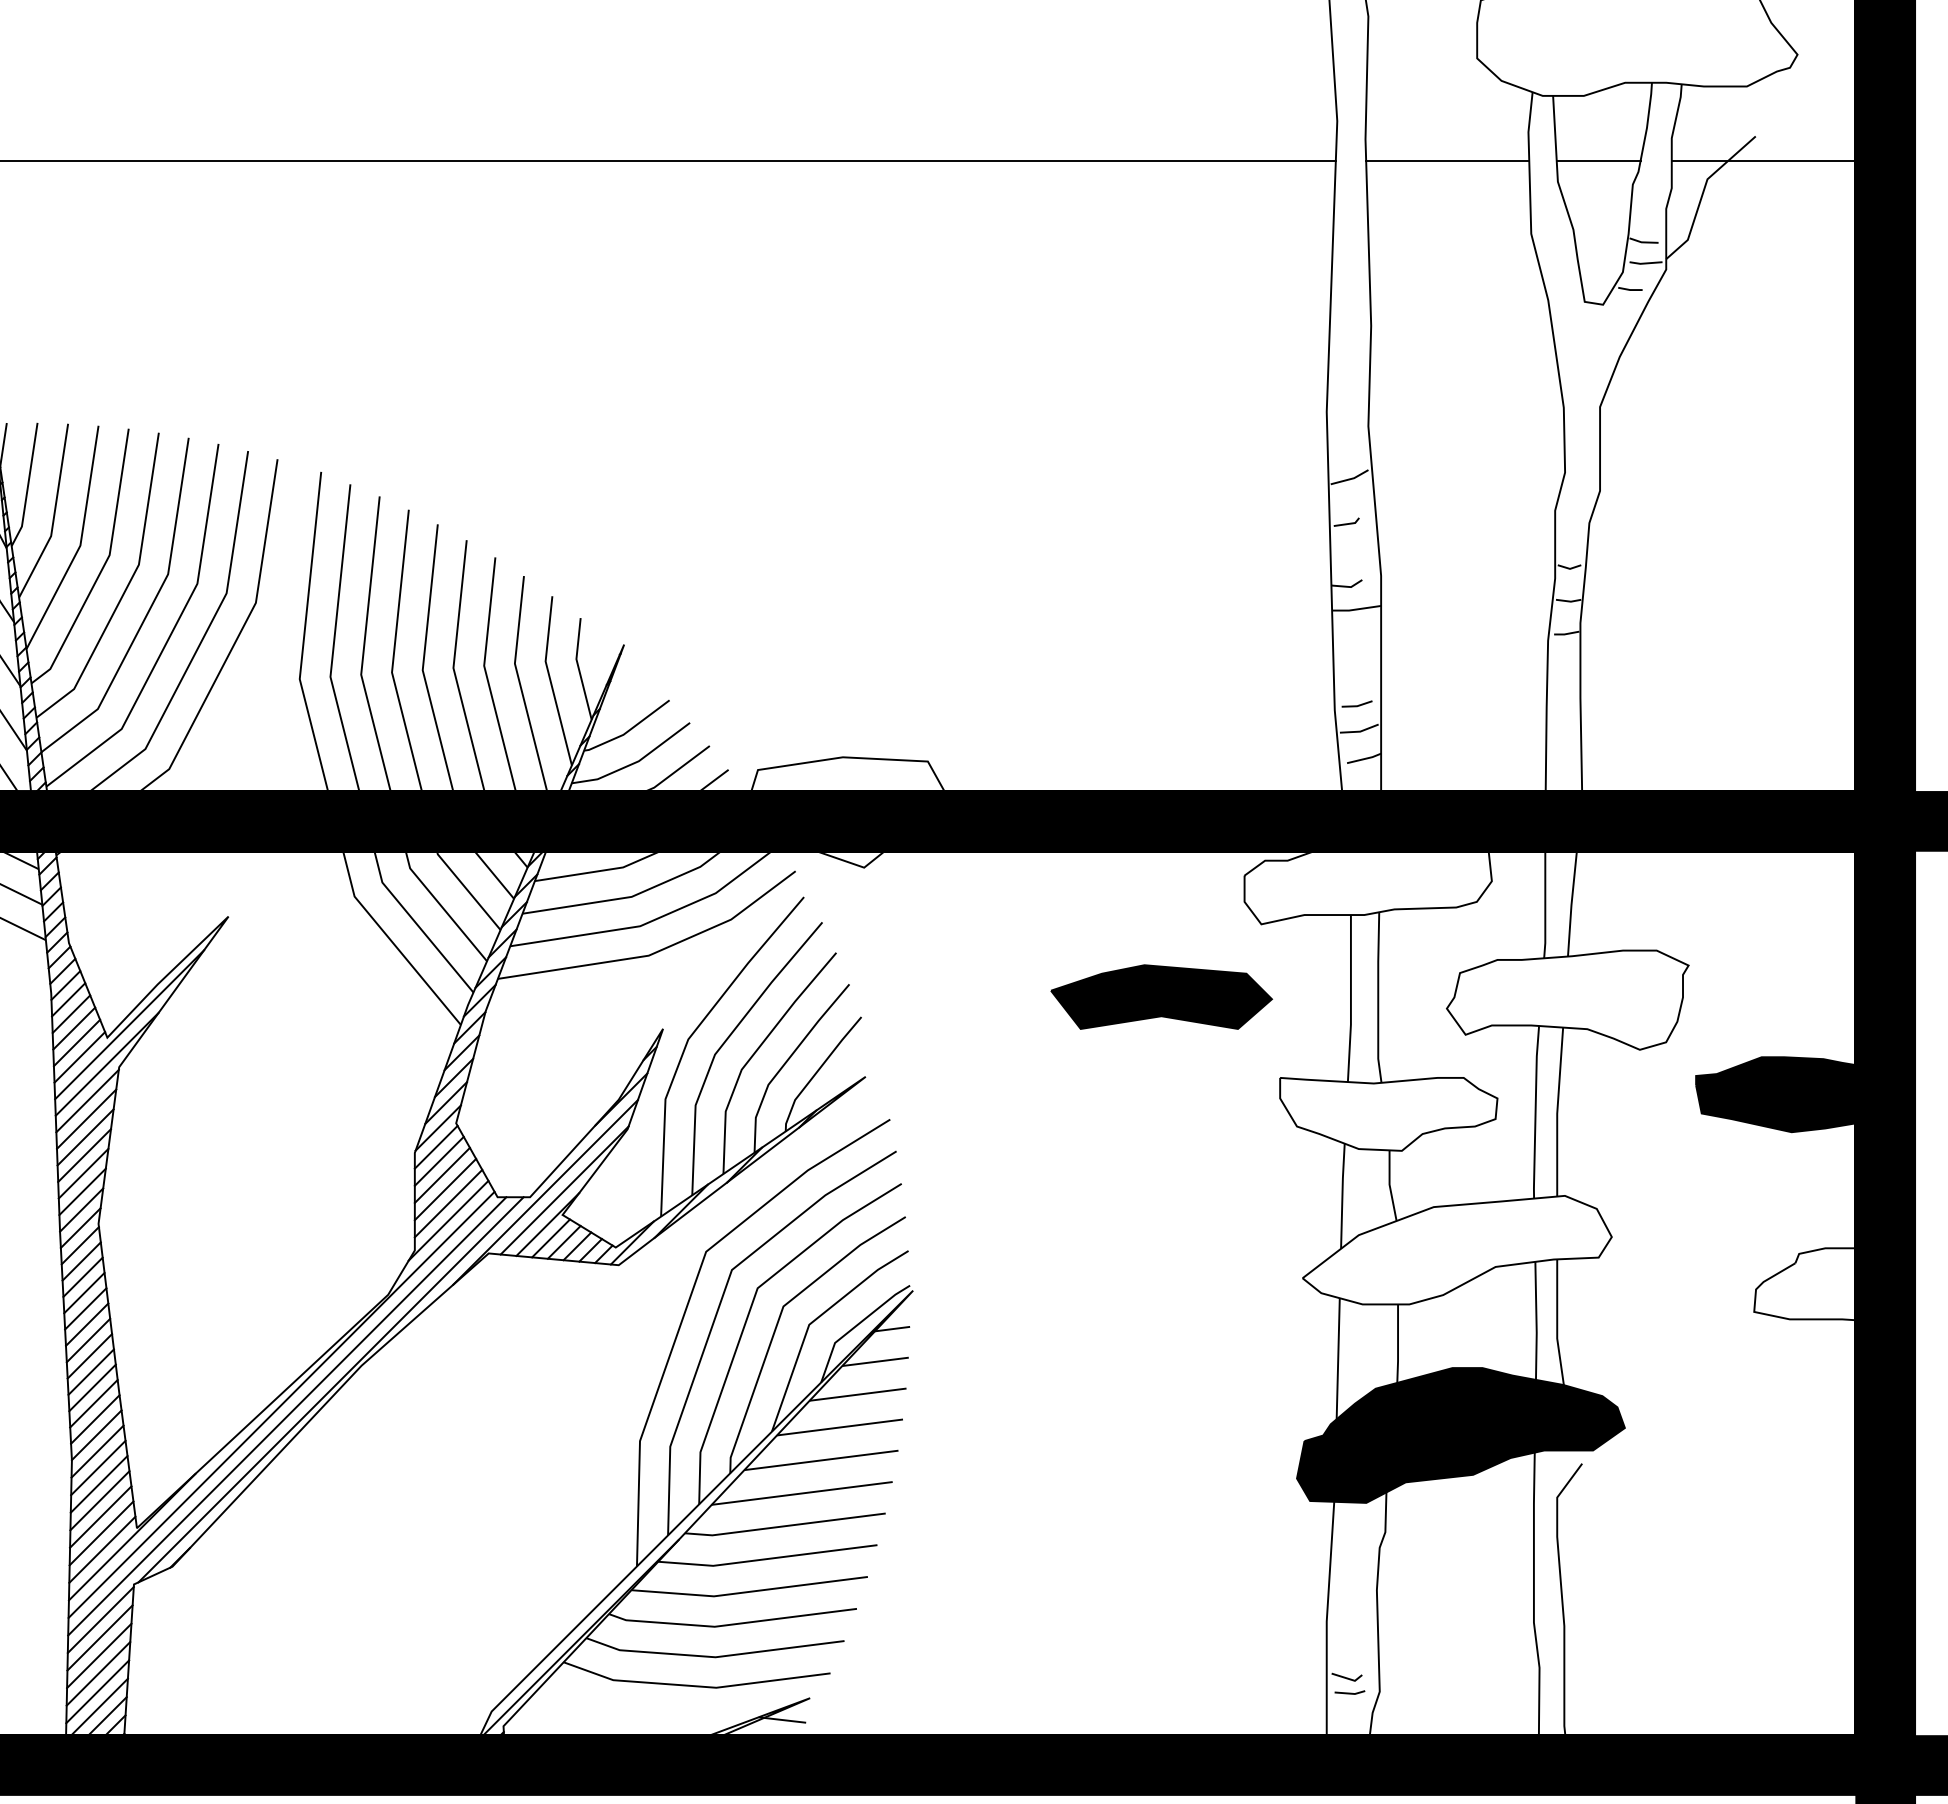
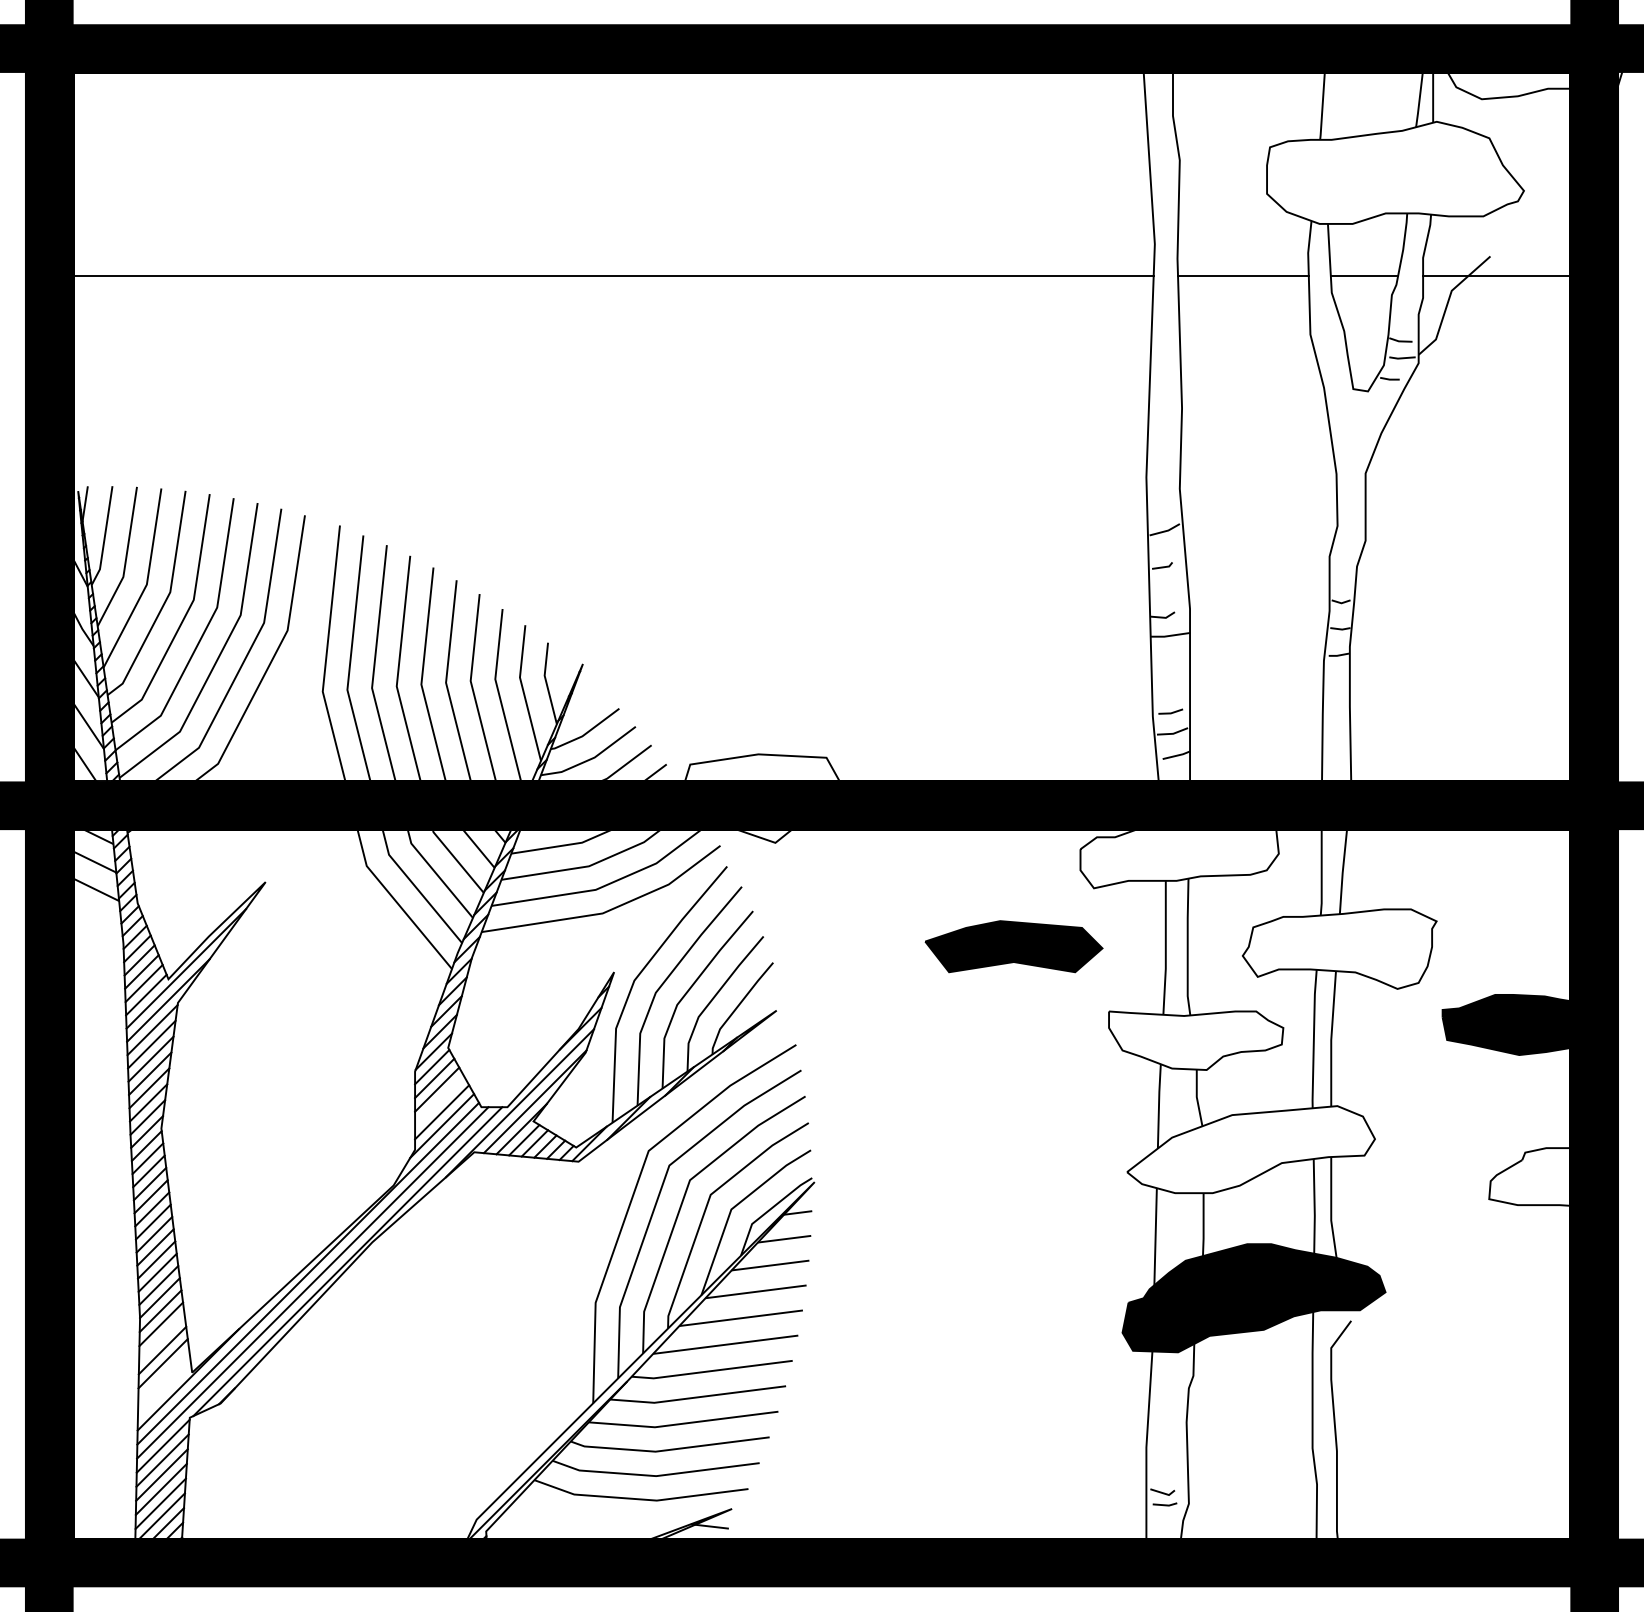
line: (445, 1188) -> (439, 1100), removed
line: (98, 1484) -> (161, 1337), removed
line: (101, 1533) -> (163, 1376), removed
line: (101, 1549) -> (163, 1389), removed

